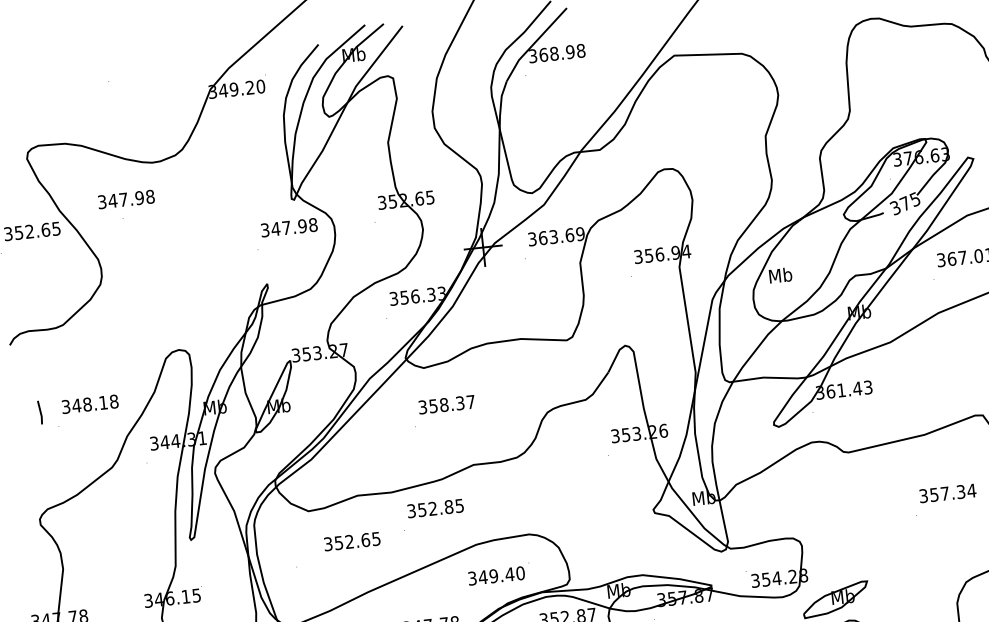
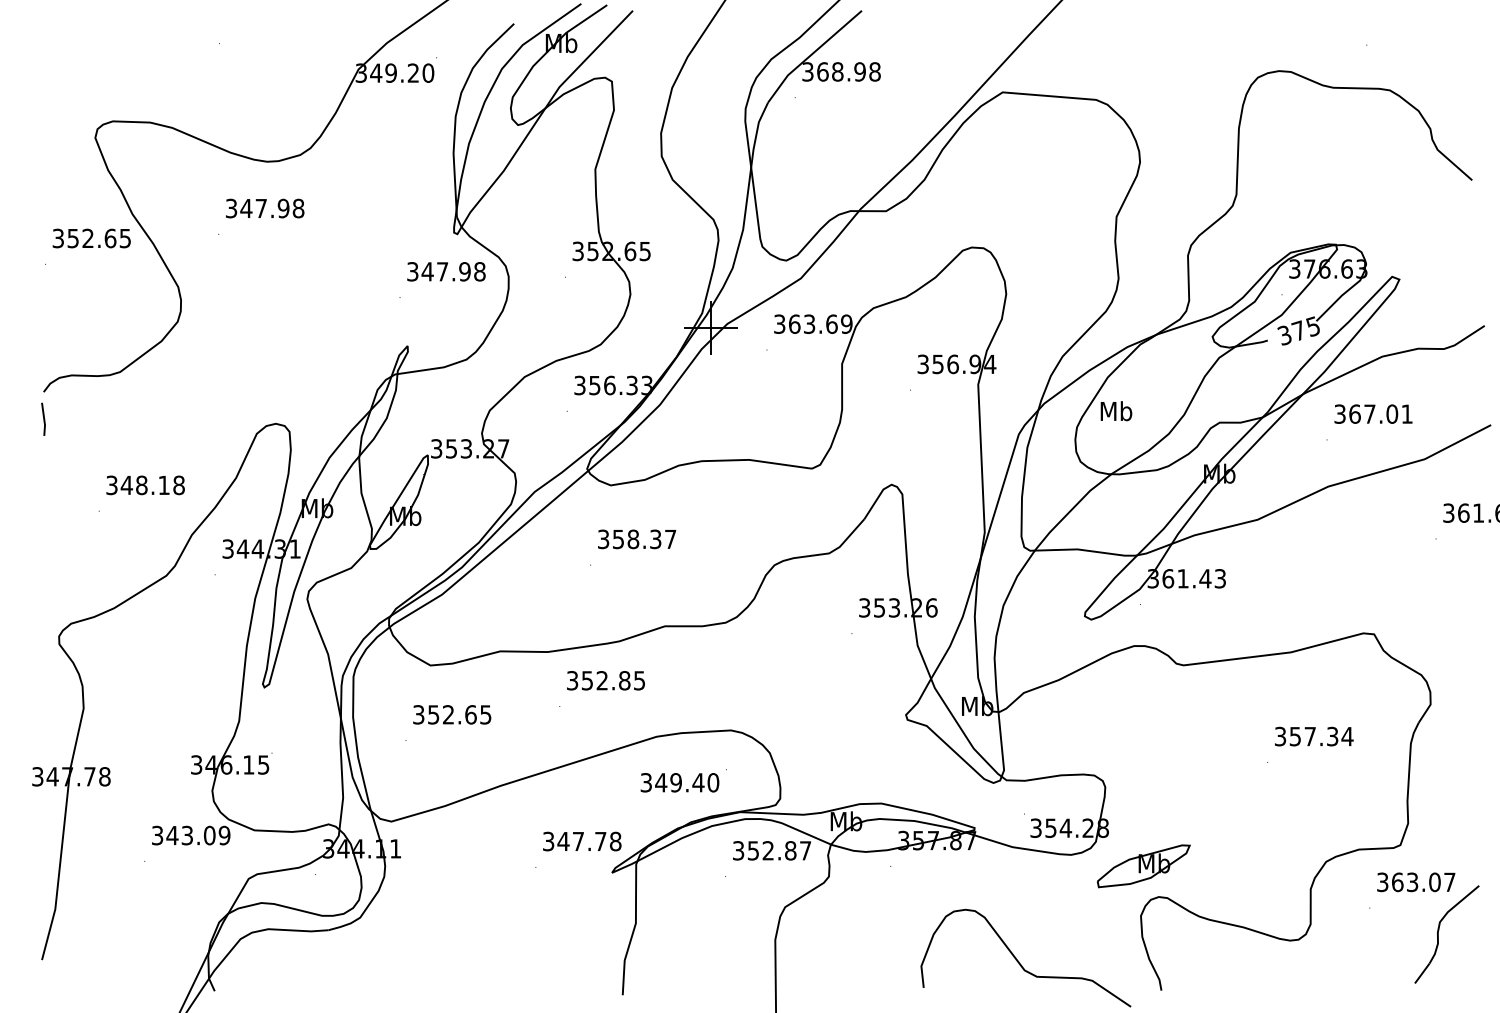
text: (126, 199) -> (265, 208), moved
line: (40, 411) -> (43, 418), moved
text: (352, 541) -> (452, 714), moved

